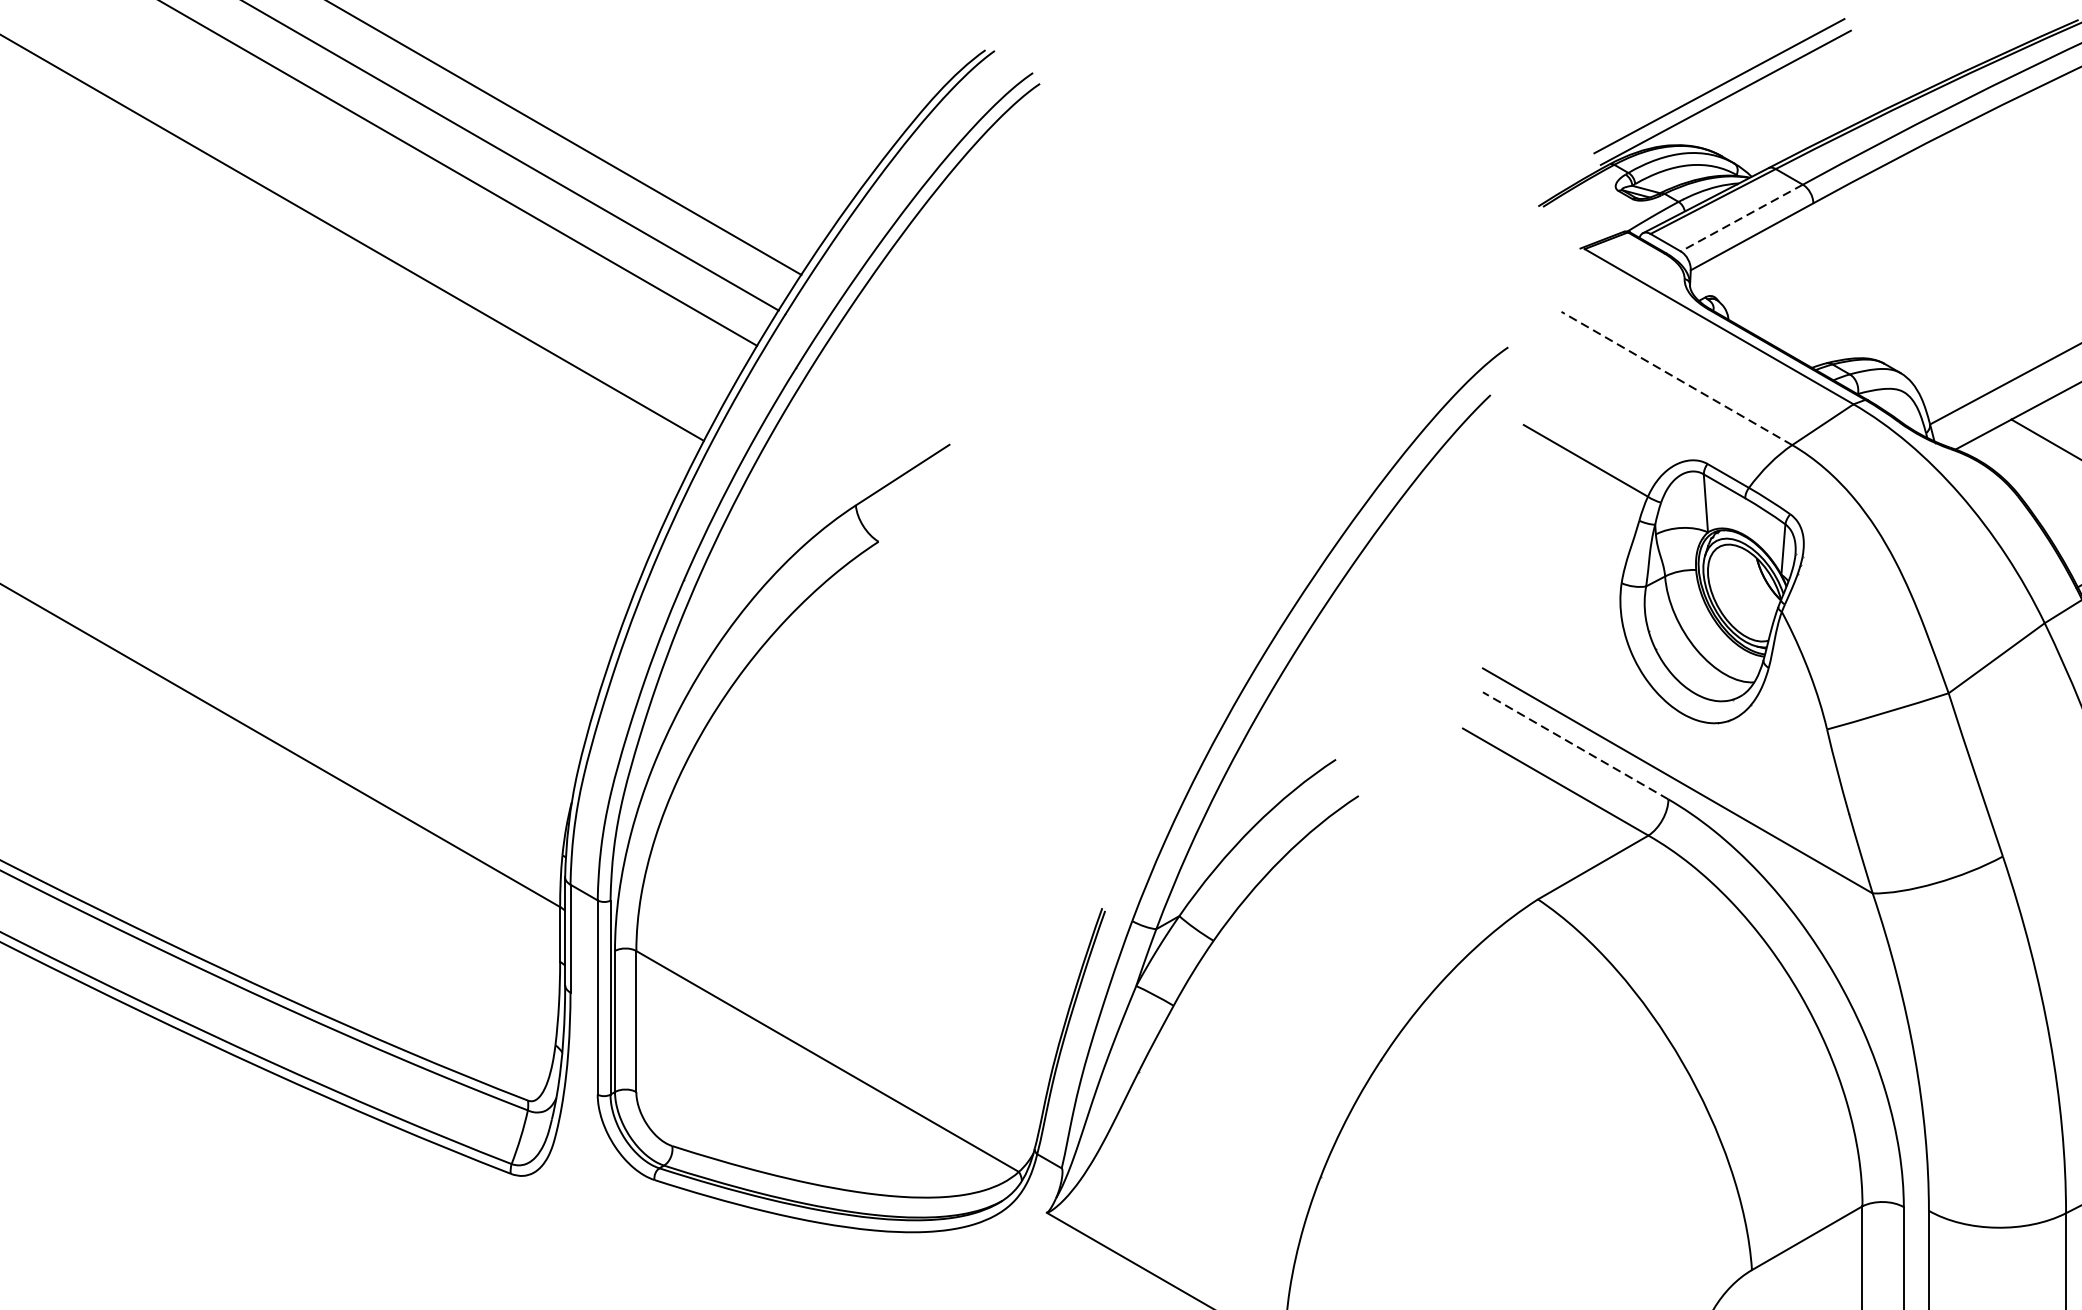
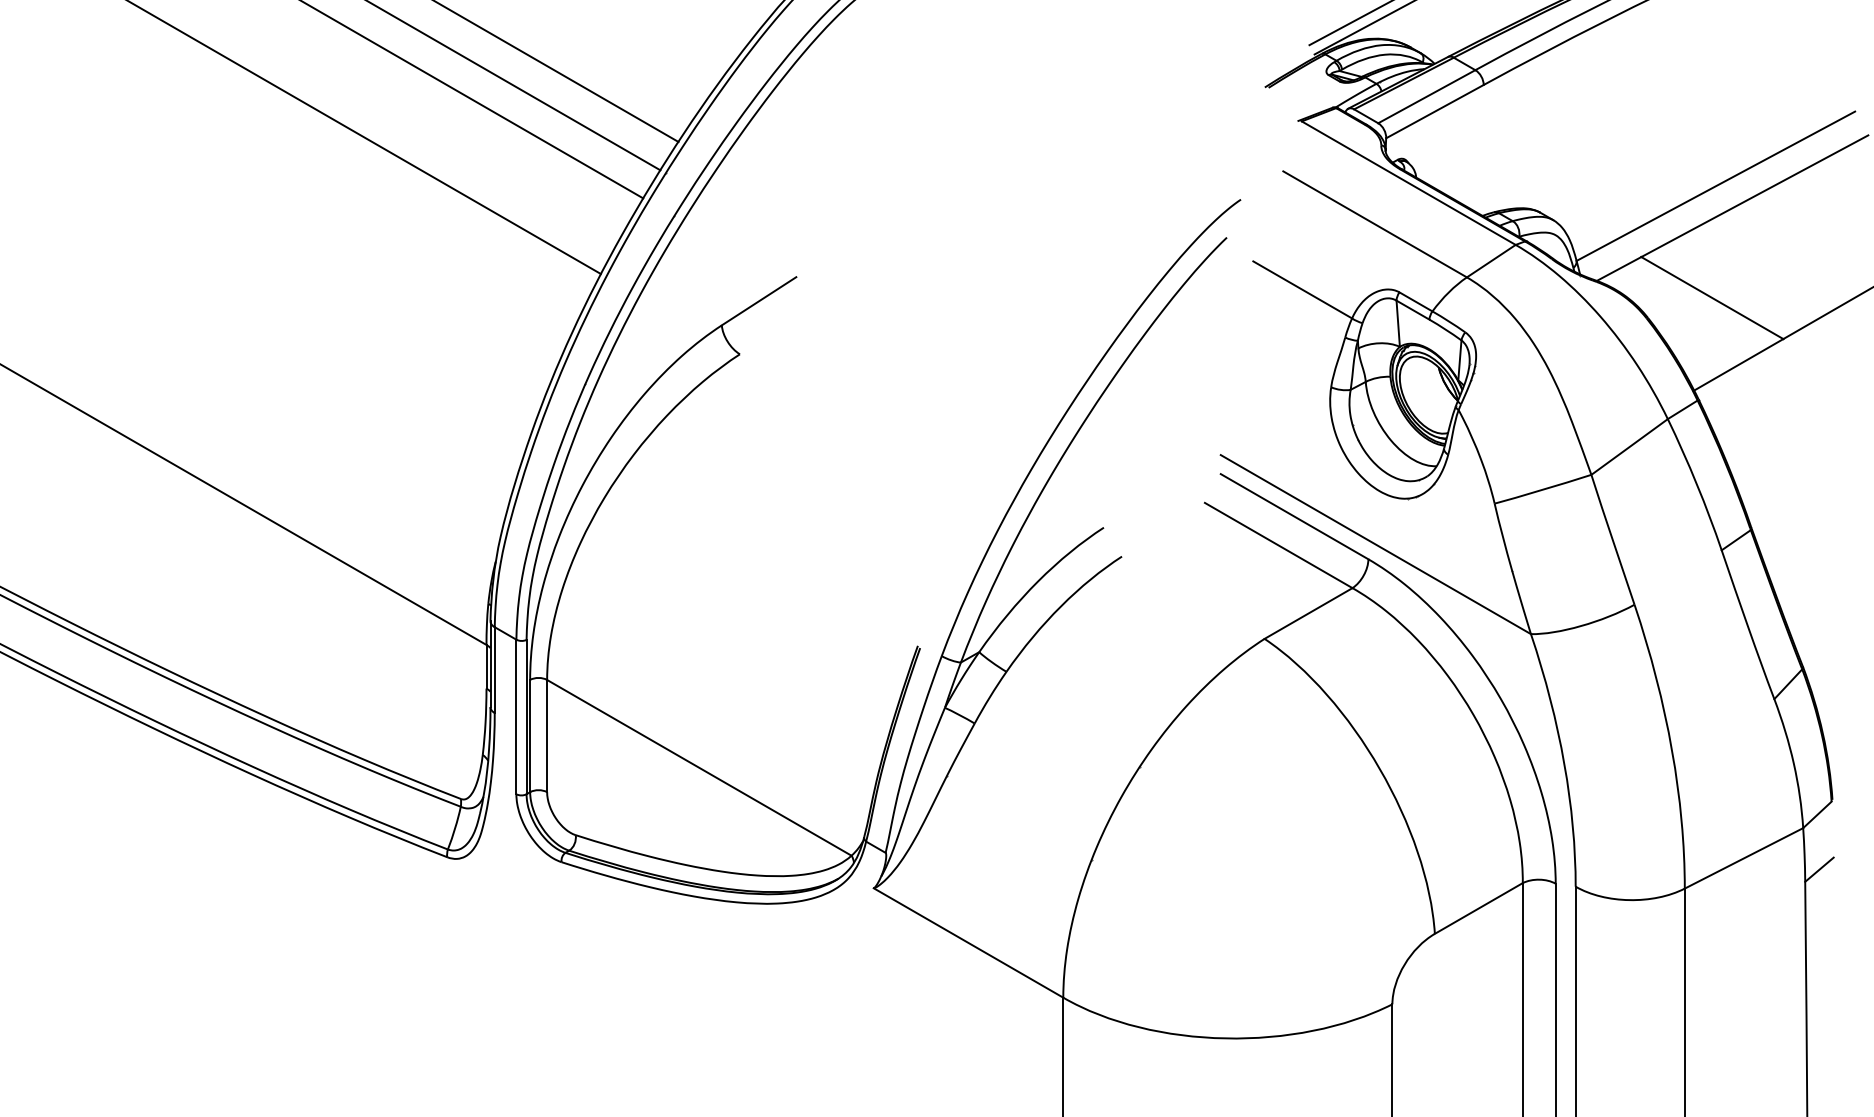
line: (1741, 217) -> (1426, 96), dashed -> solid
line: (1676, 378) -> (1374, 224), dashed -> solid
line: (1575, 745) -> (1294, 516), dashed -> solid

